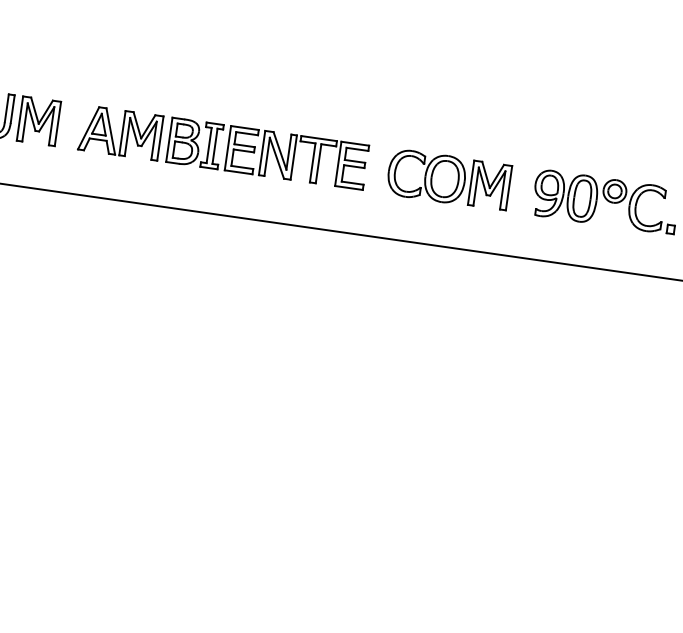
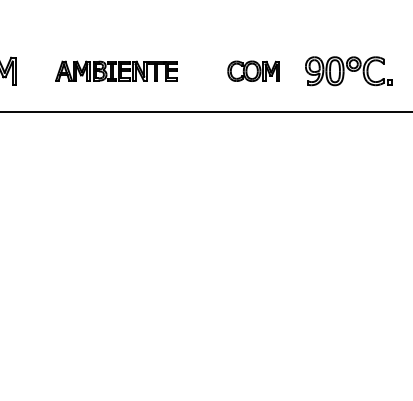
part: (223, 146) -> (116, 70), size x0.7
part: (448, 179) -> (253, 71), size x0.7

